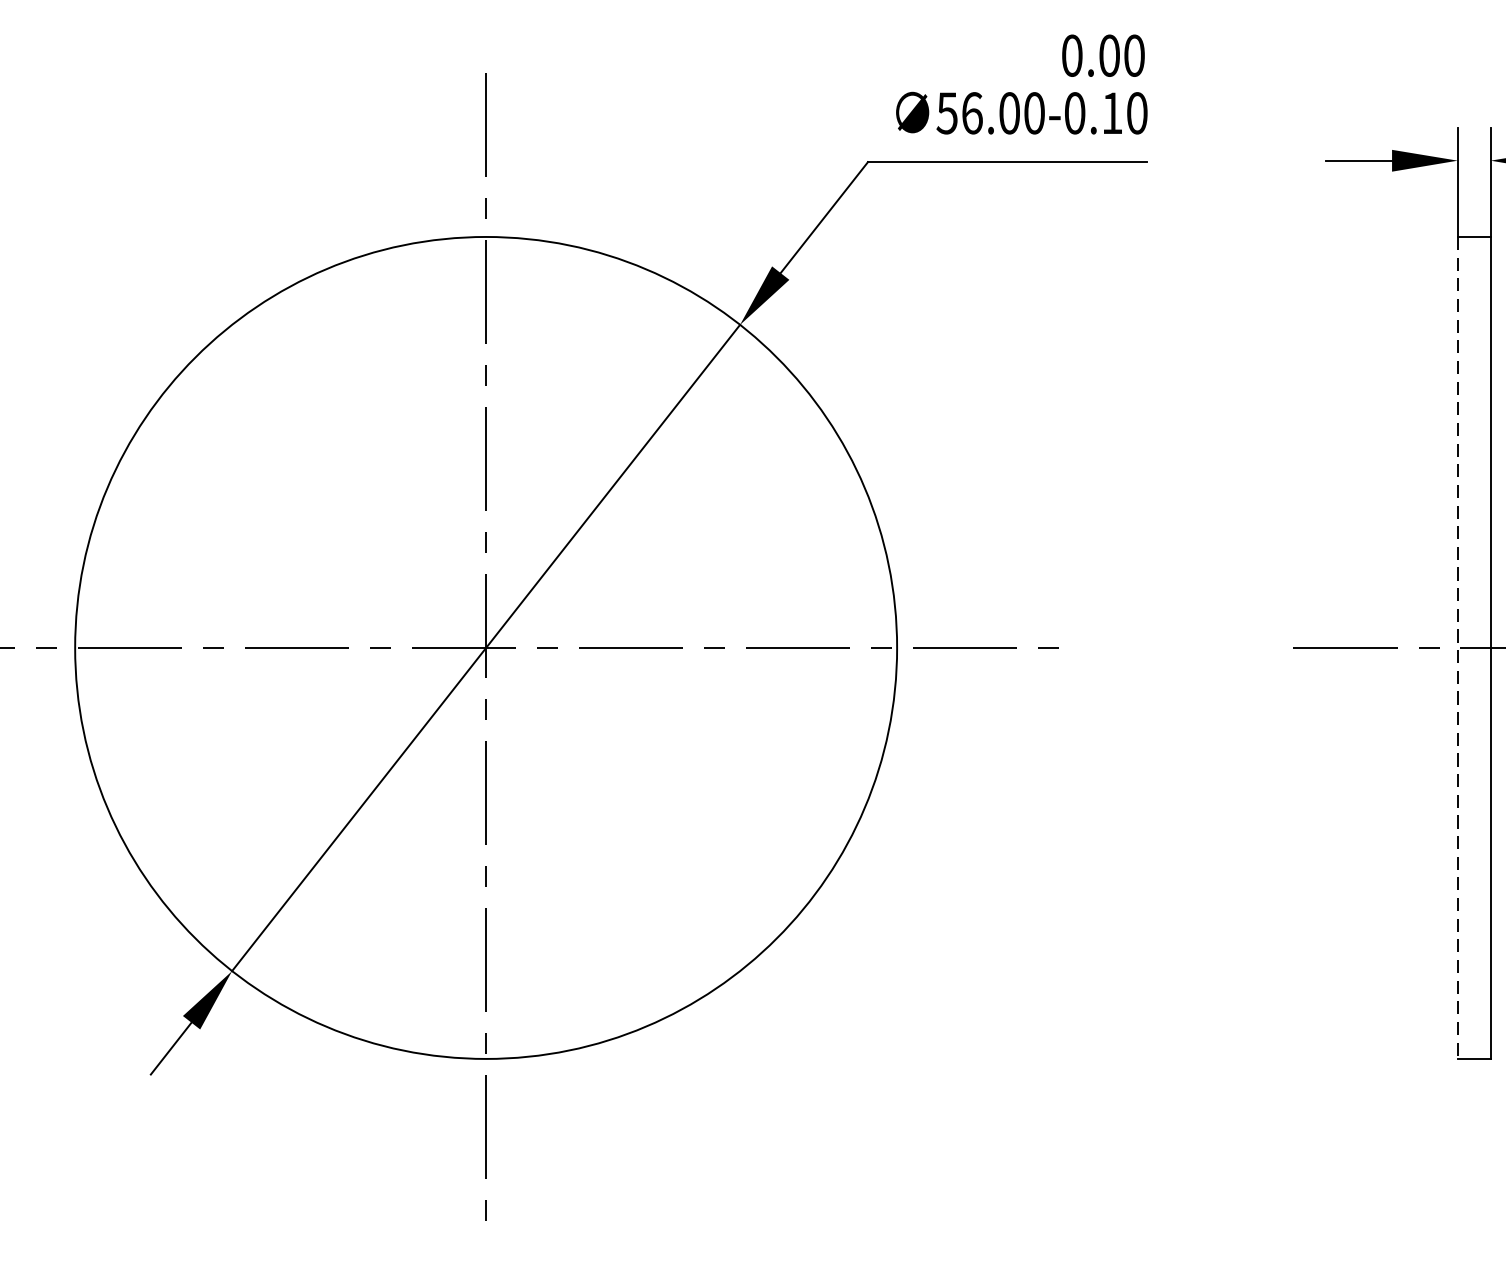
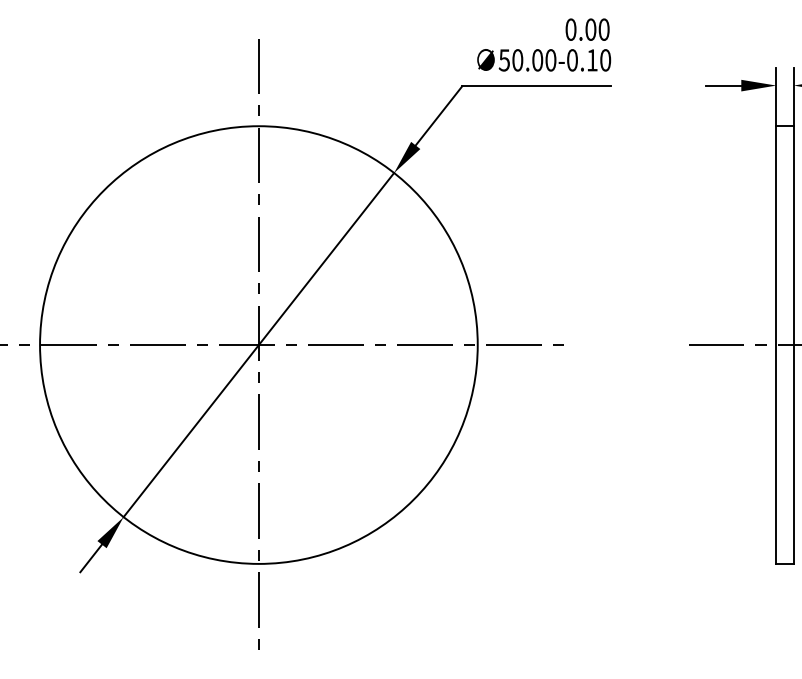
text: (971, 113) -> (517, 60), 56.00 -> 50.00
line: (1458, 648) -> (776, 345), dashed -> solid

